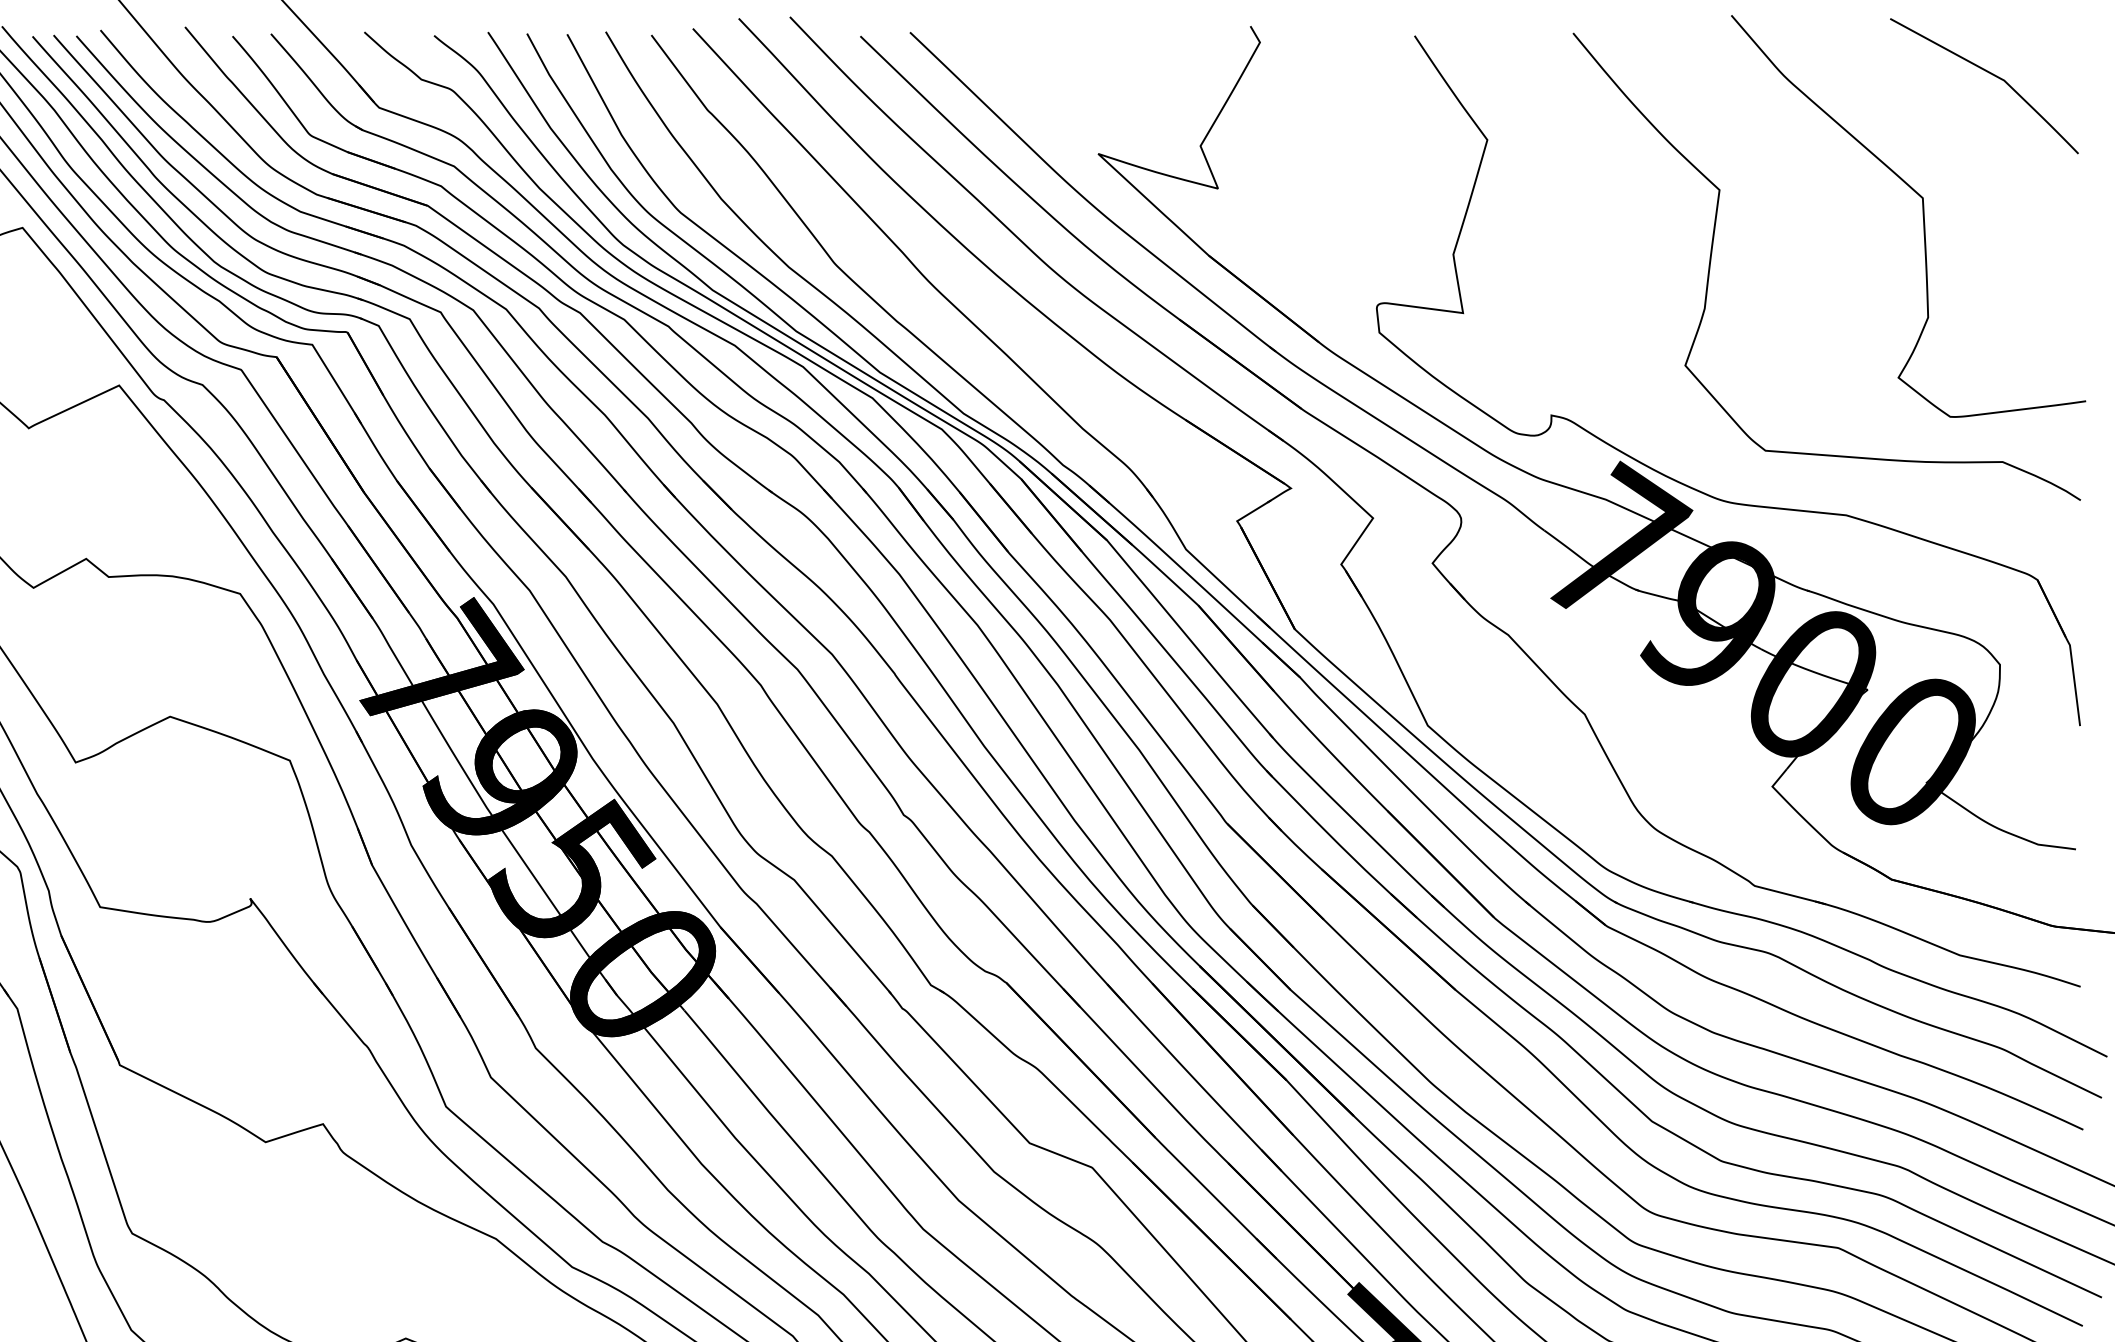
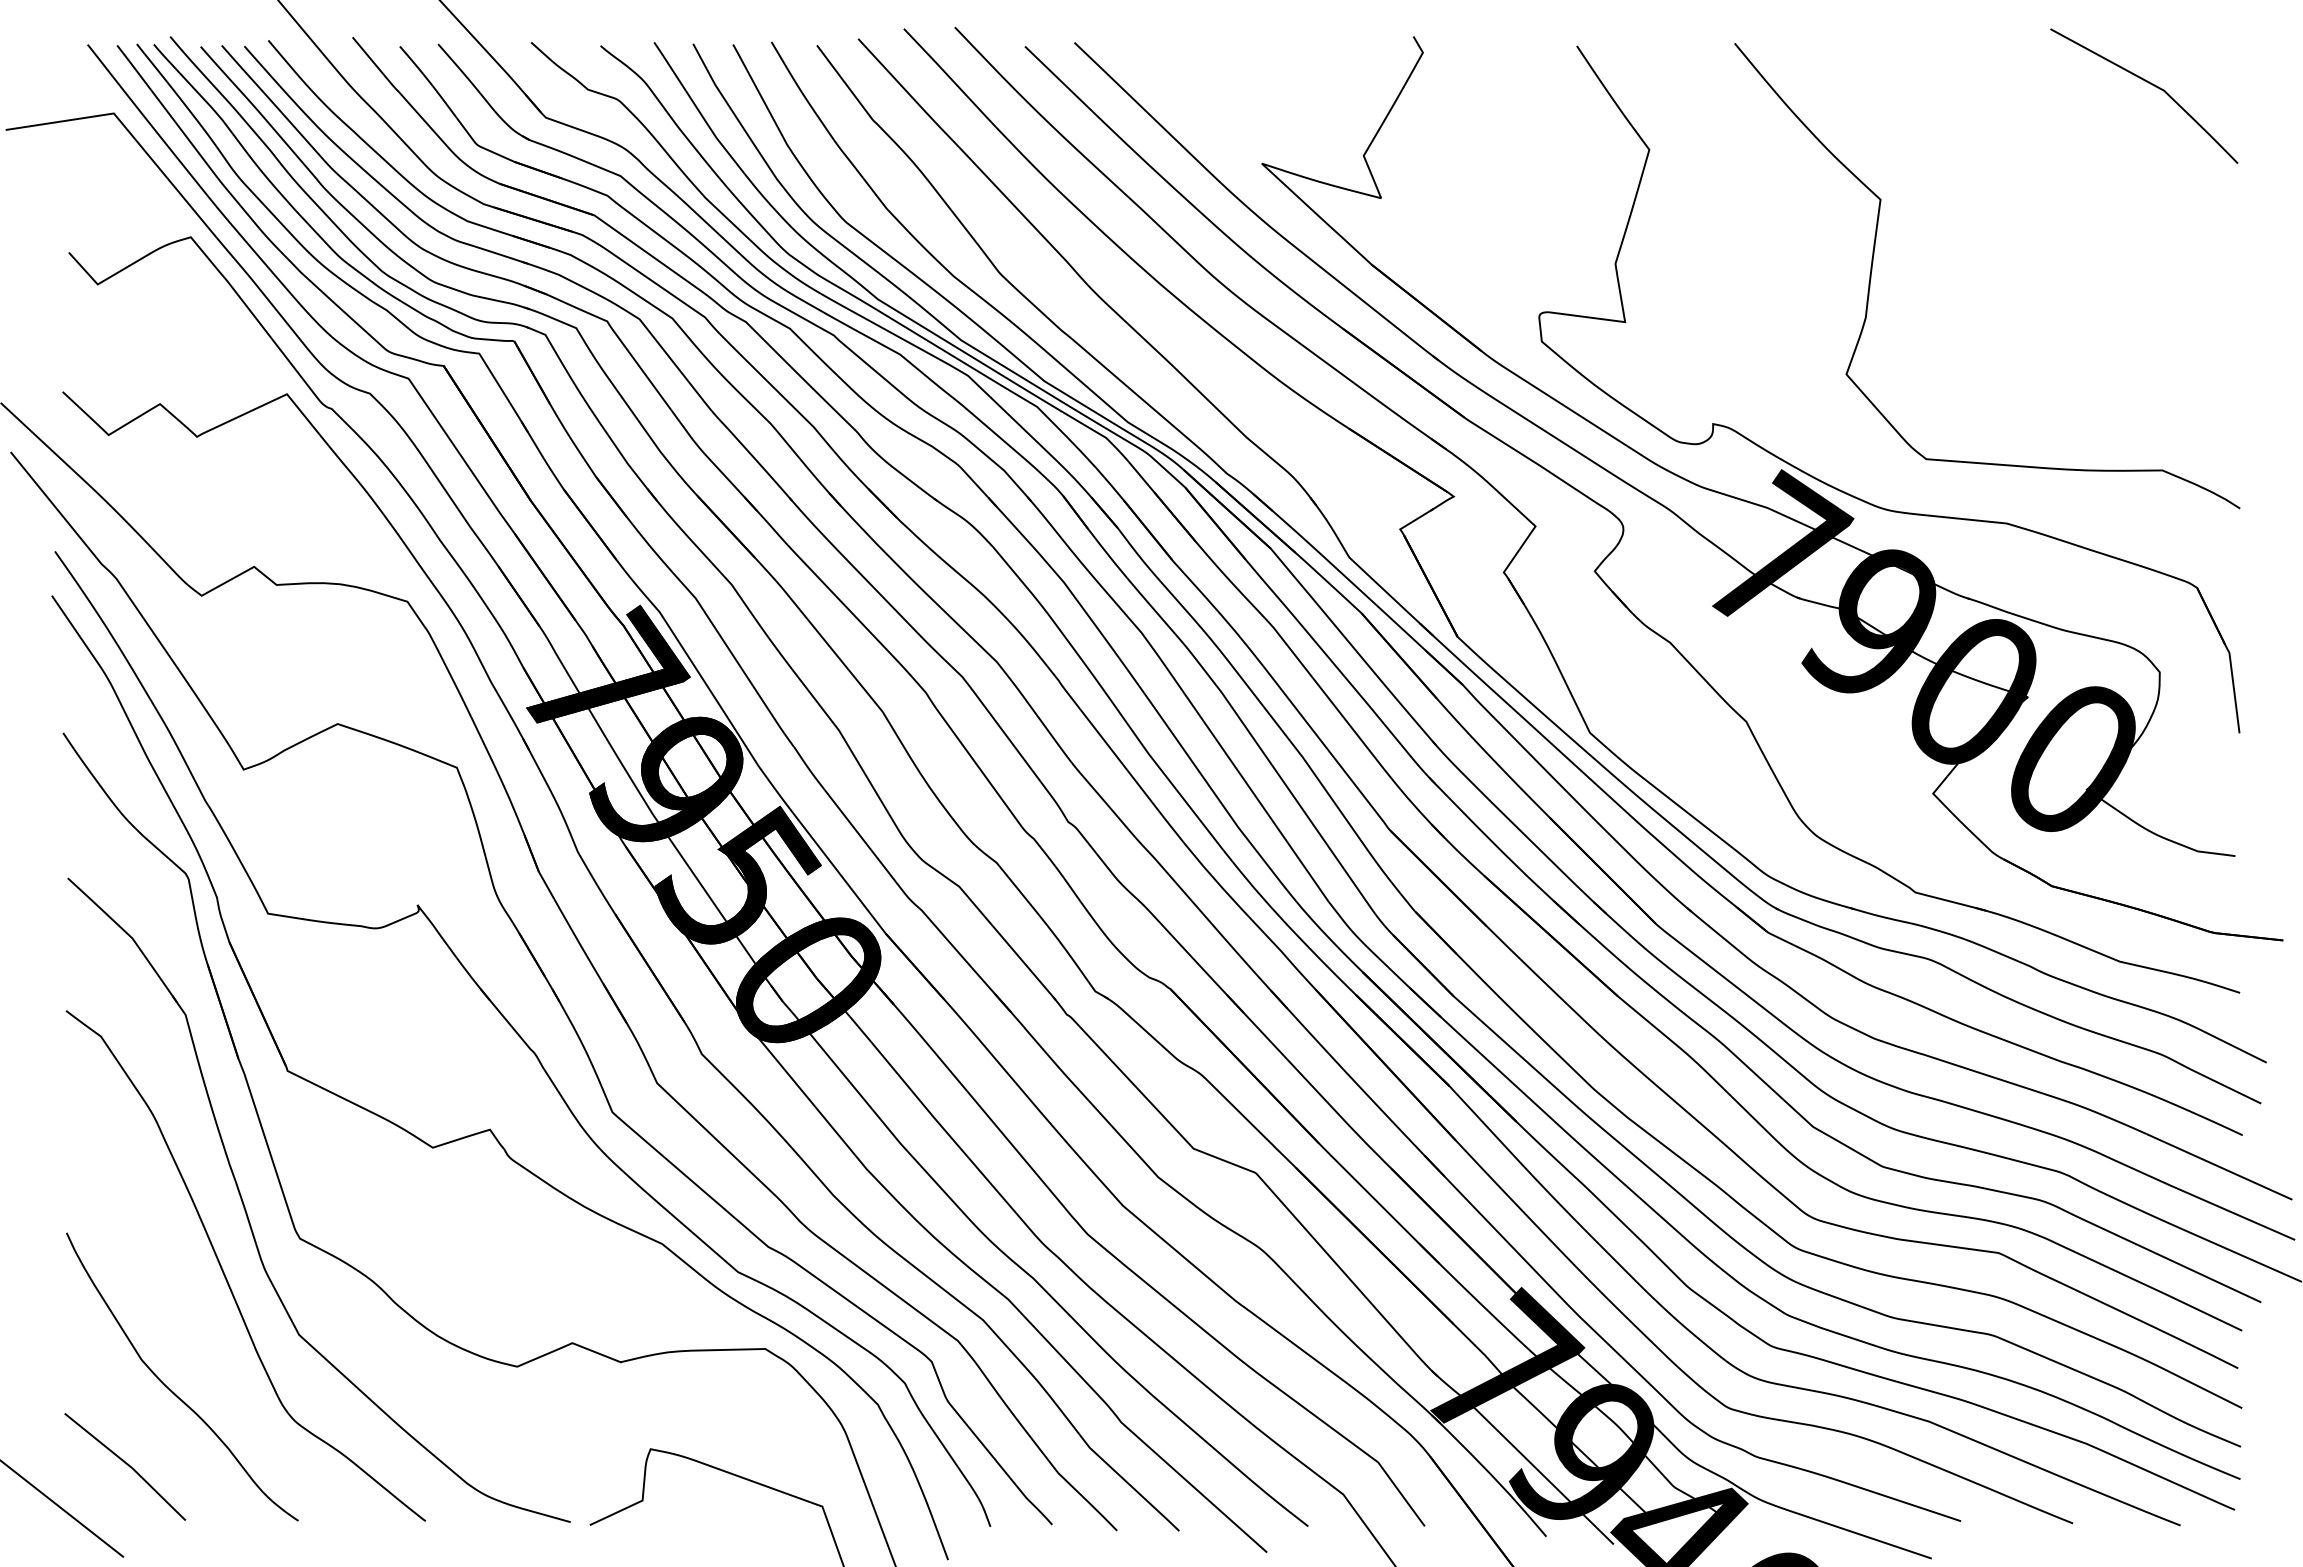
curve: (1922, 214) -> (2082, 223), removed

